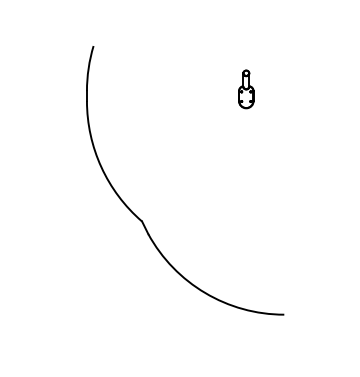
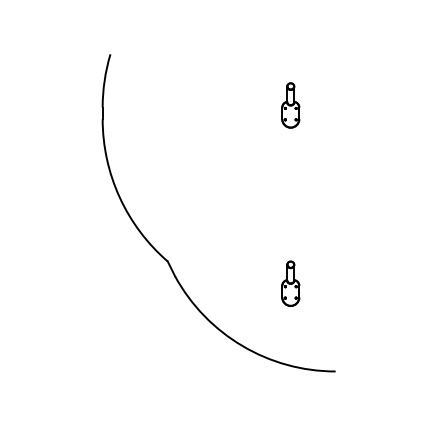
part: (246, 240) -> (291, 283), added

